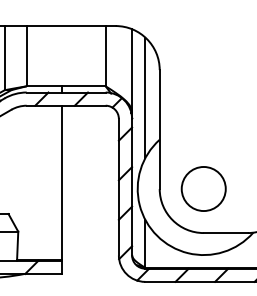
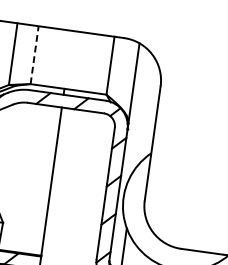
line: (26, 55) -> (34, 54), solid -> dashed
line: (145, 97) -> (143, 110), removed
circle: (203, 188) -> (186, 205), removed

